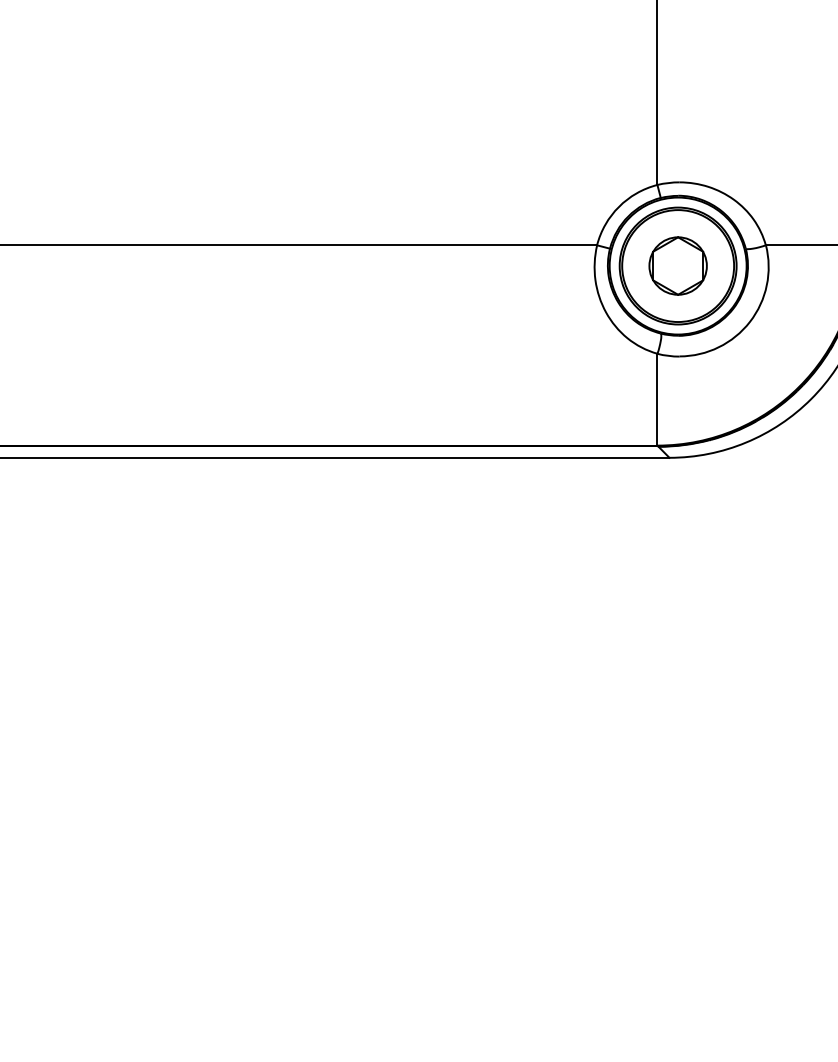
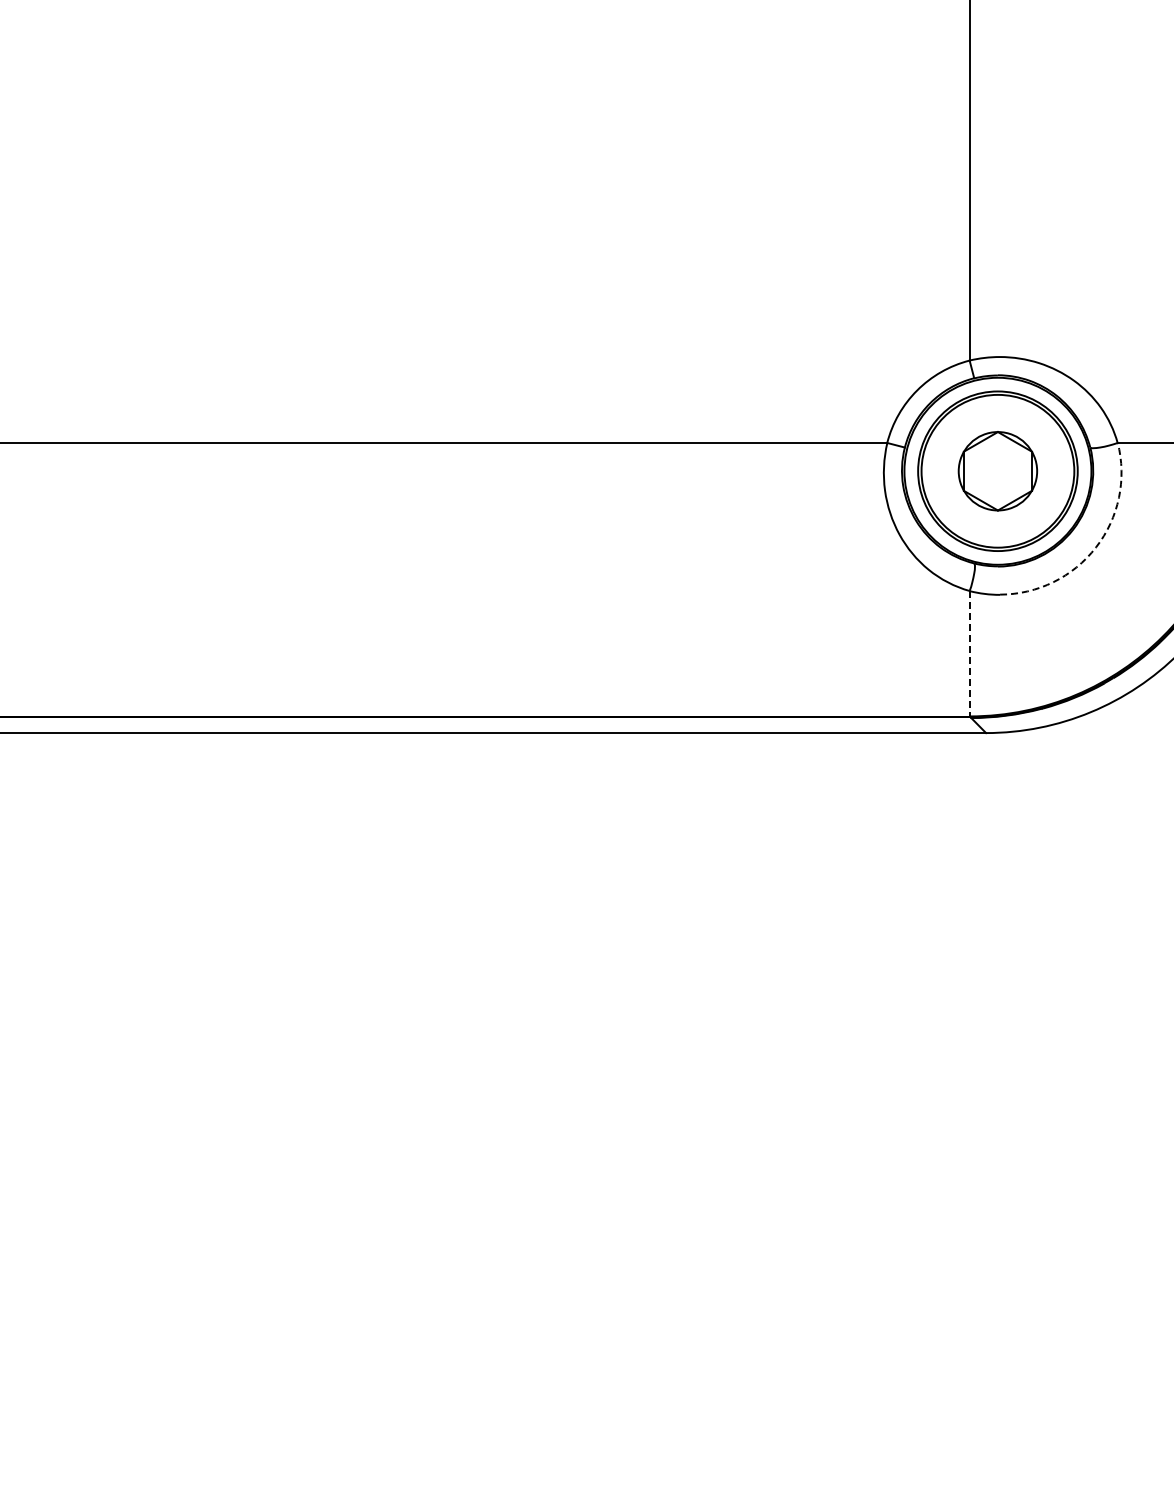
arc: (749, 321) -> (1095, 547), solid -> dashed
line: (657, 399) -> (969, 653), solid -> dashed

